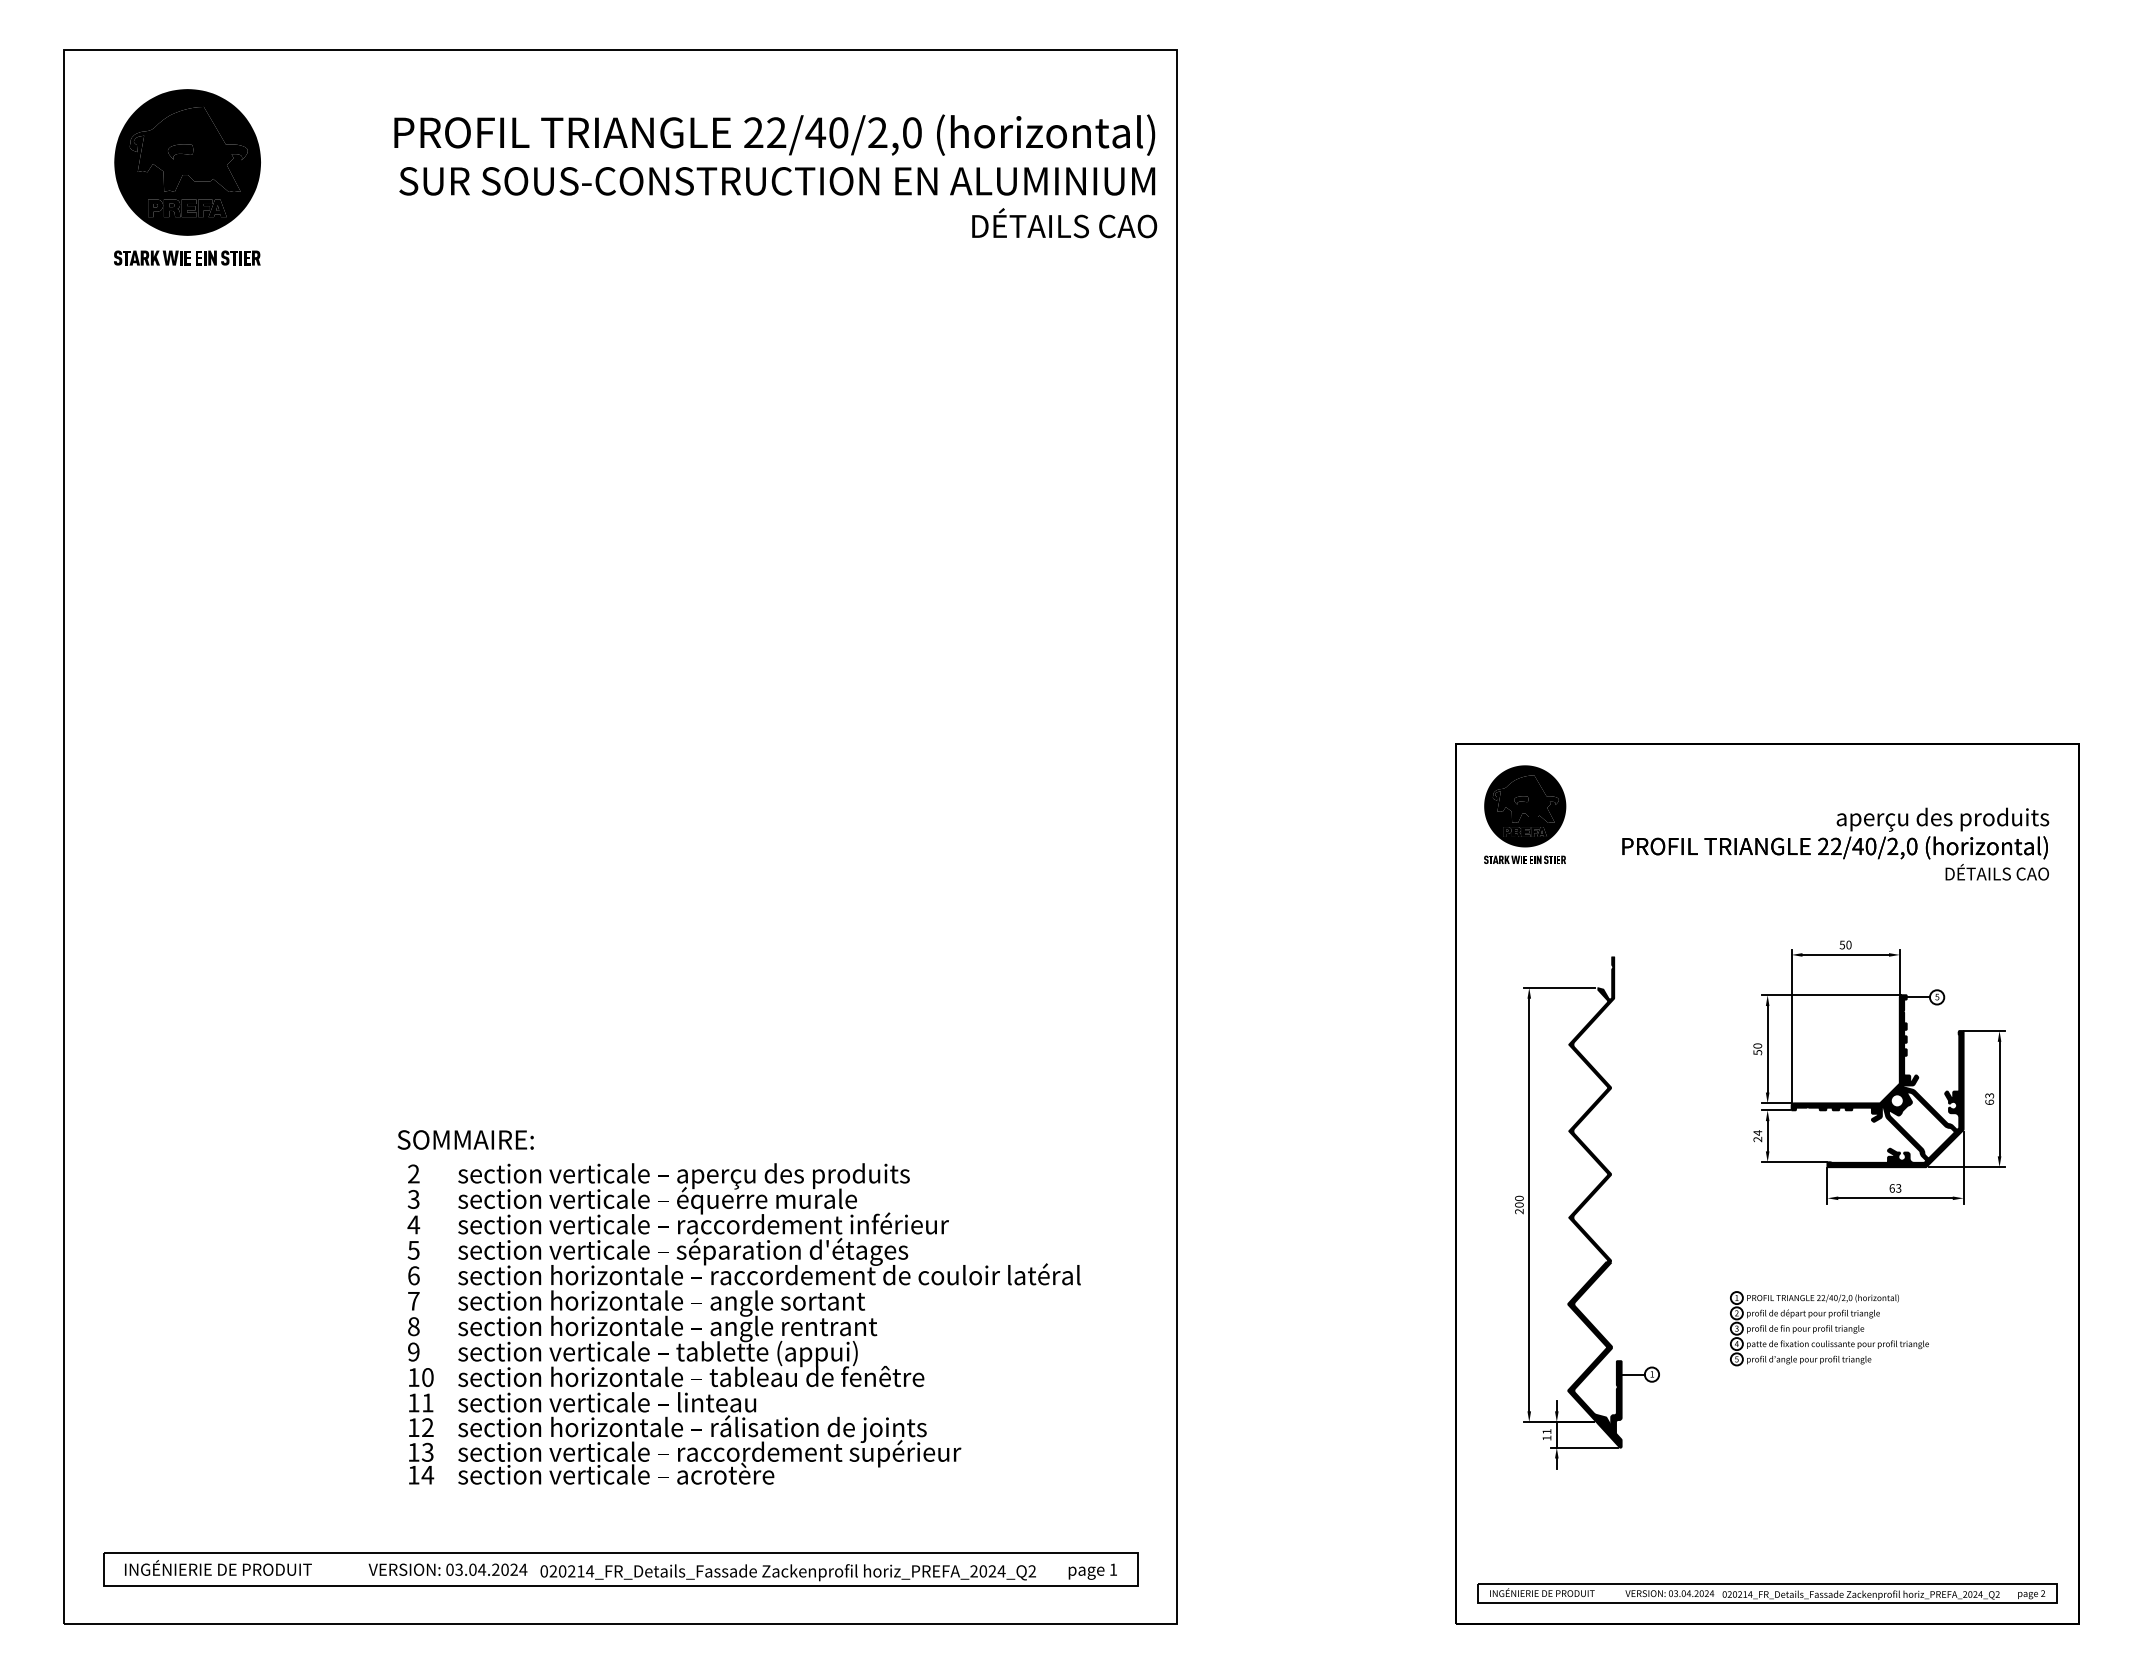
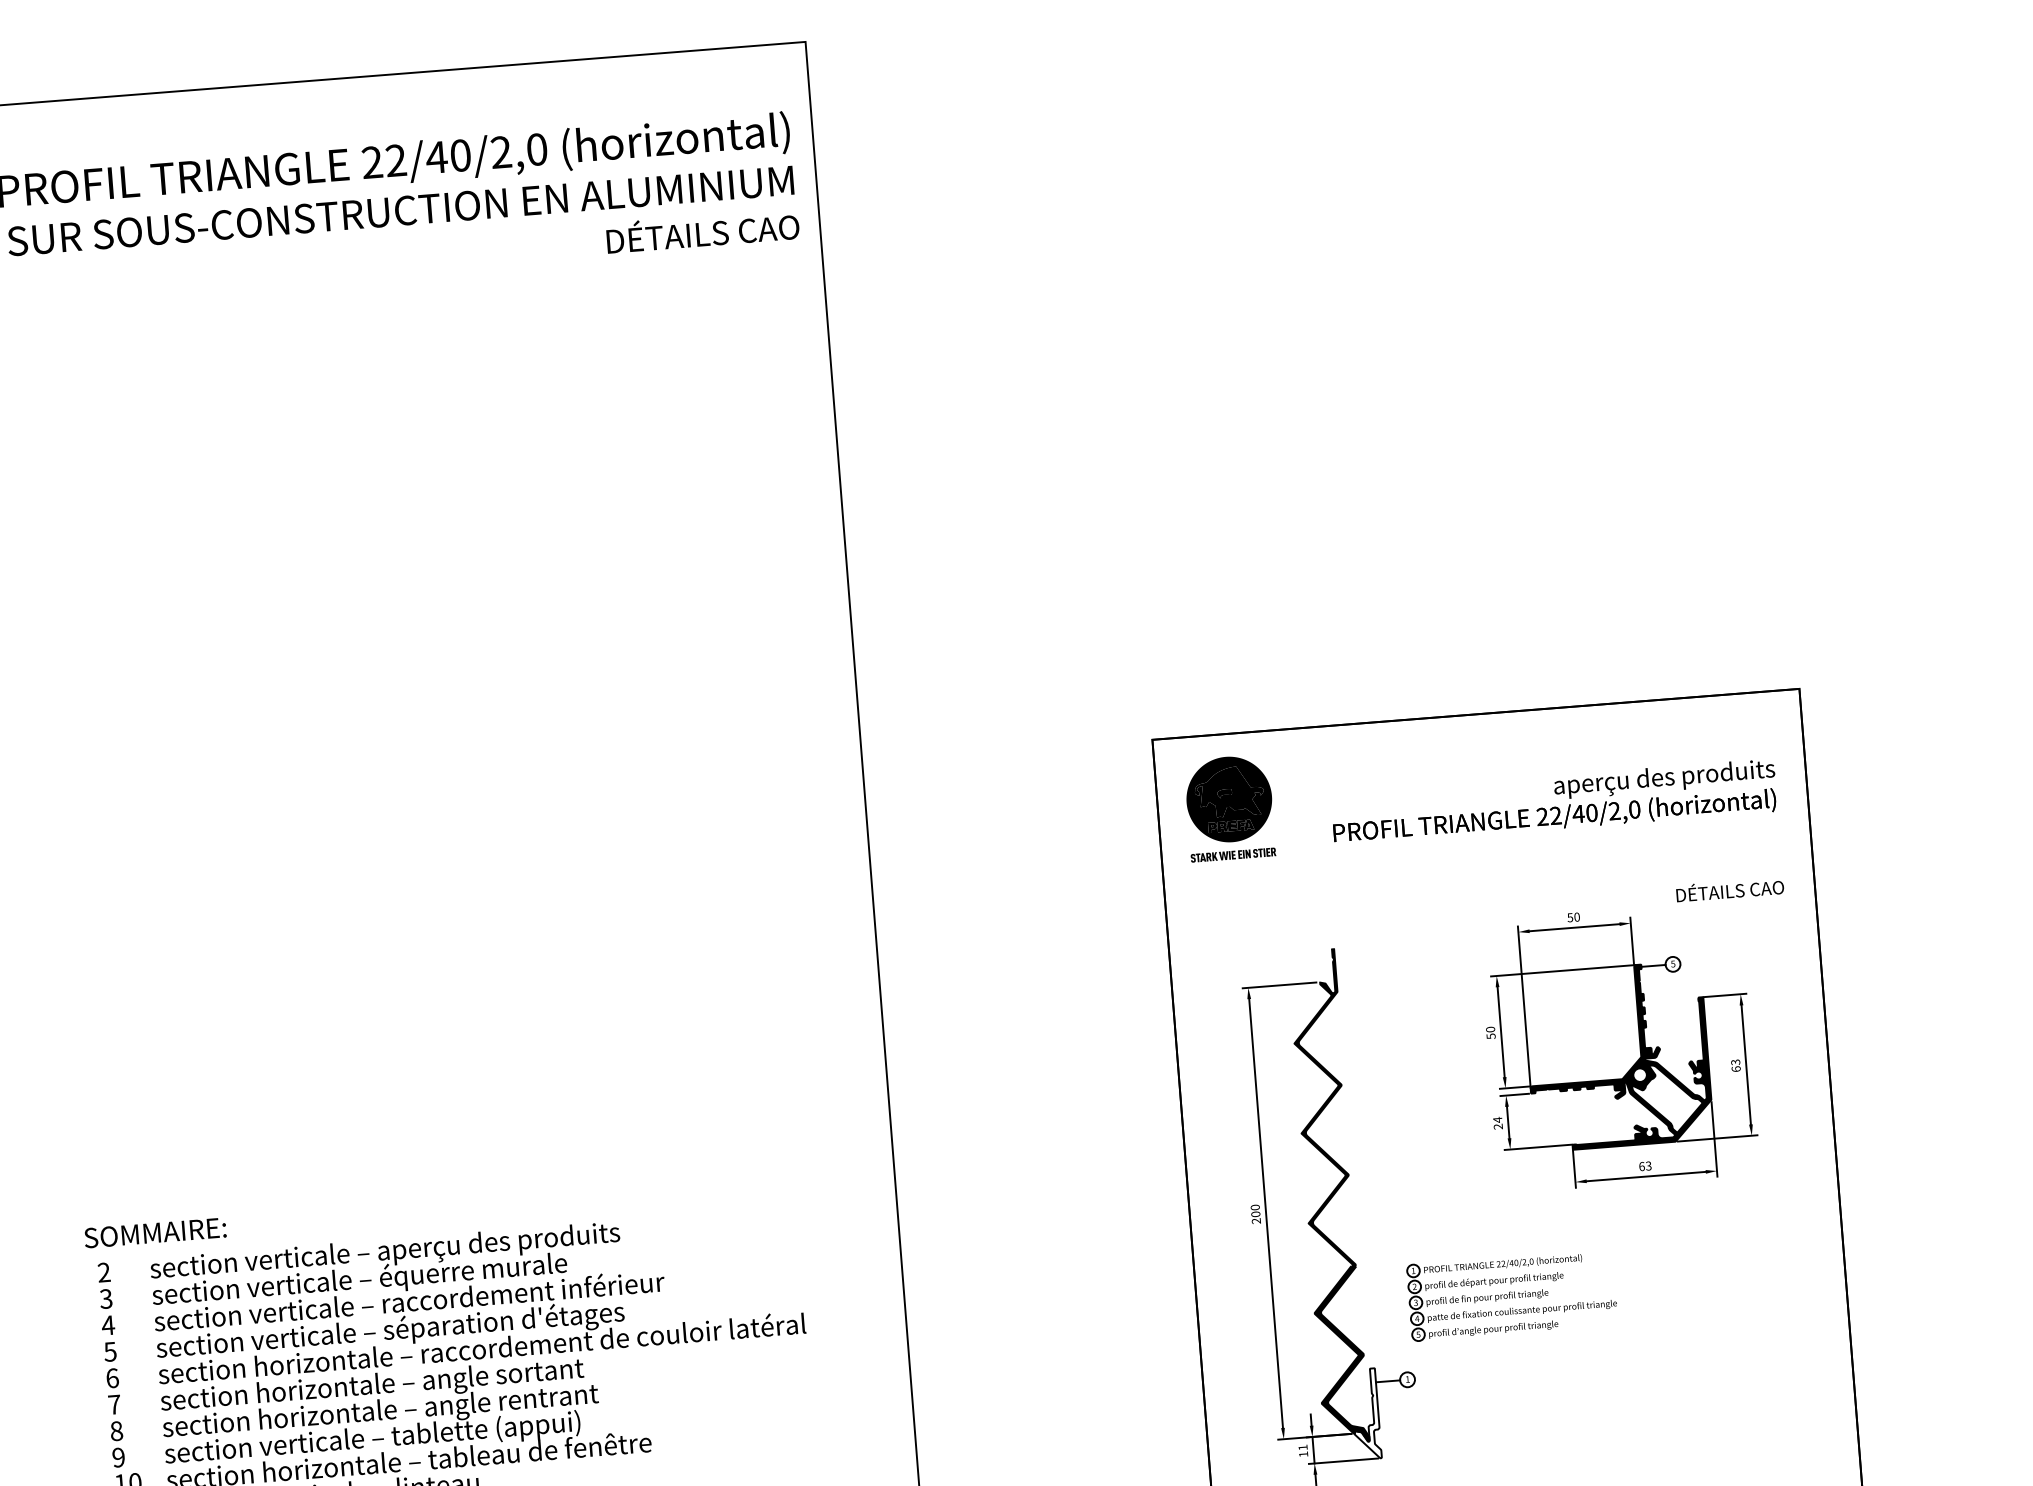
text: (1996, 872) -> (1729, 889), moved
part: (1829, 1328) -> (1512, 1295), moved
fill: (1609, 1404) -> (1365, 1414), removed

